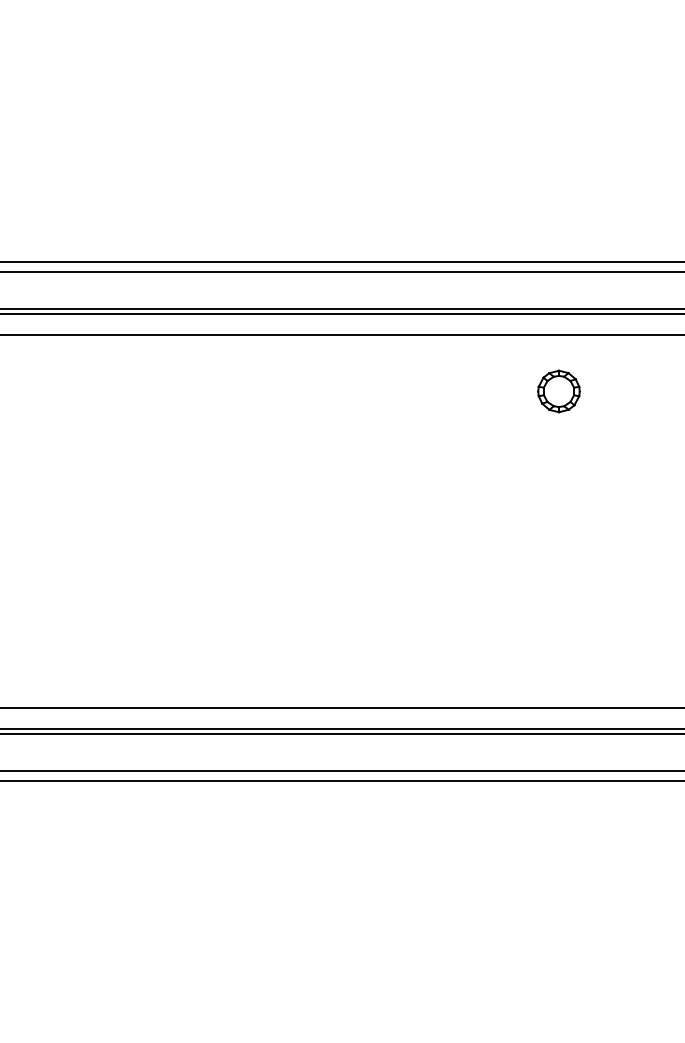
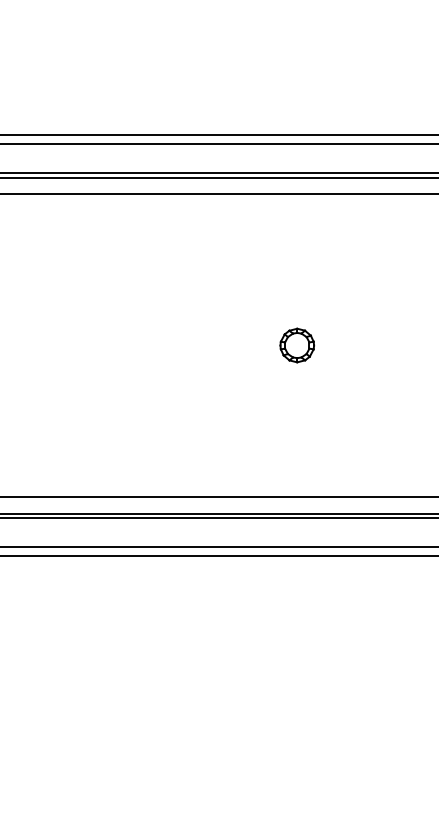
part: (558, 391) -> (296, 345), moved

